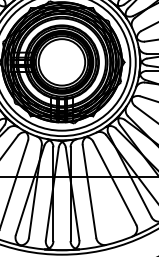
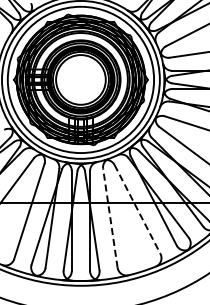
line: (114, 183) -> (137, 209), solid -> dashed
line: (89, 190) -> (110, 217), solid -> dashed

